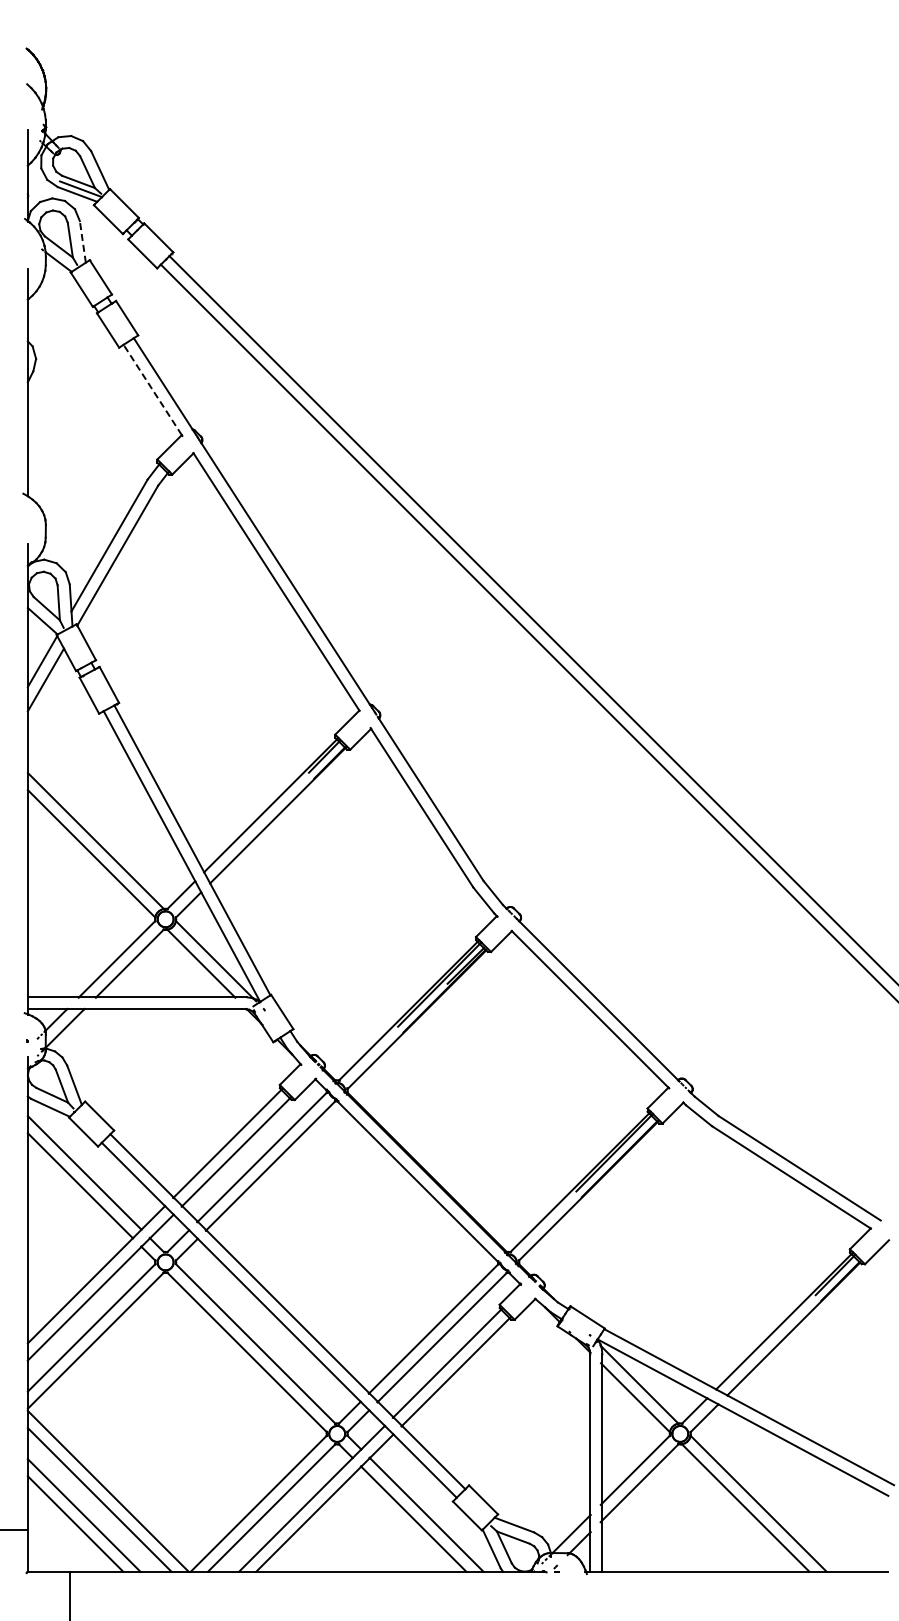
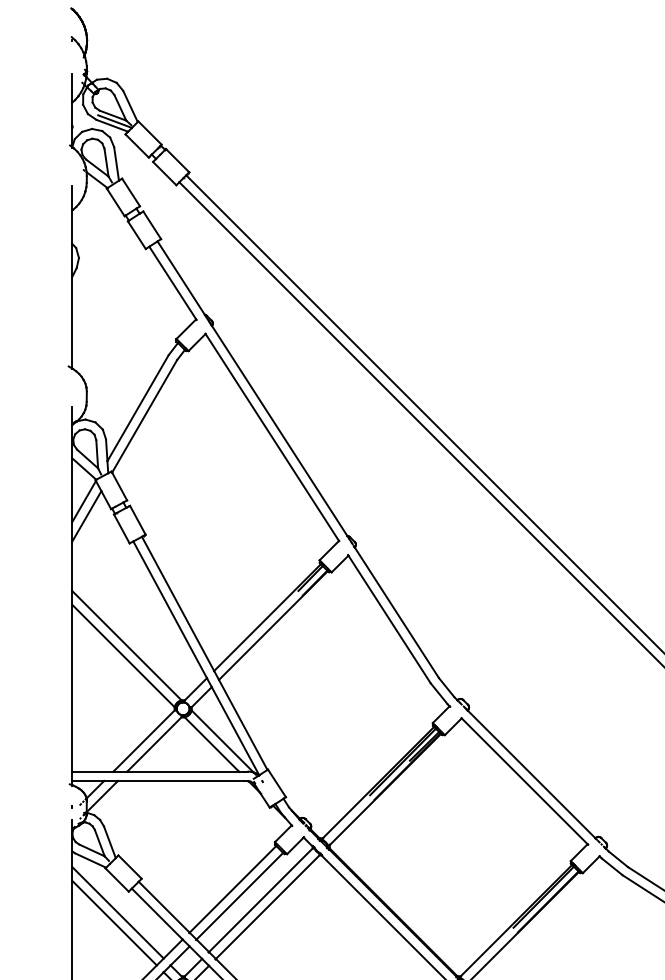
line: (82, 241) -> (116, 163), dashed -> solid
line: (152, 389) -> (172, 282), dashed -> solid

